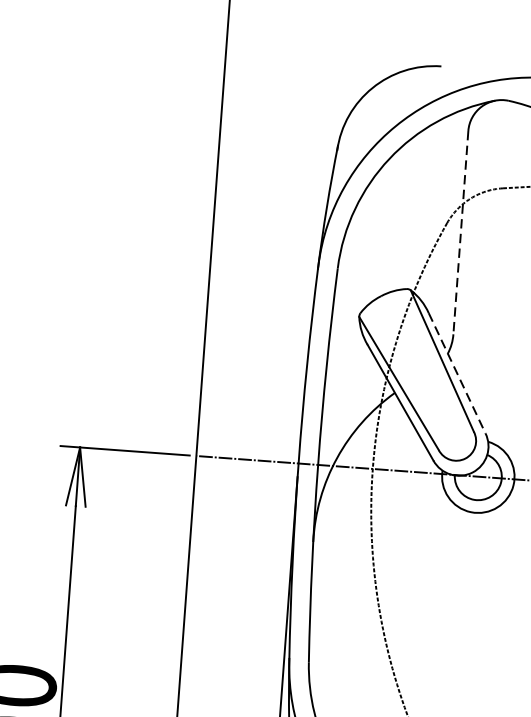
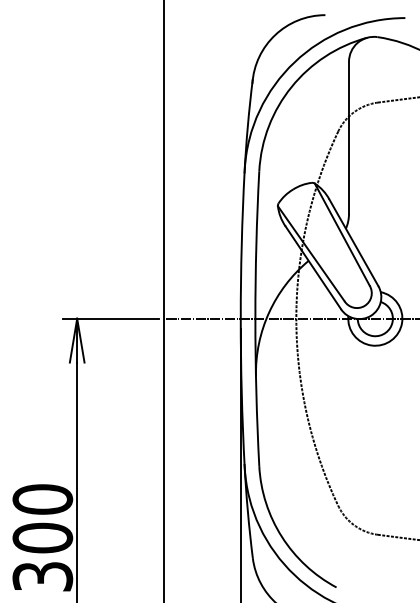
line: (461, 233) -> (349, 138), dashed -> solid
line: (456, 372) -> (353, 242), dashed -> solid

